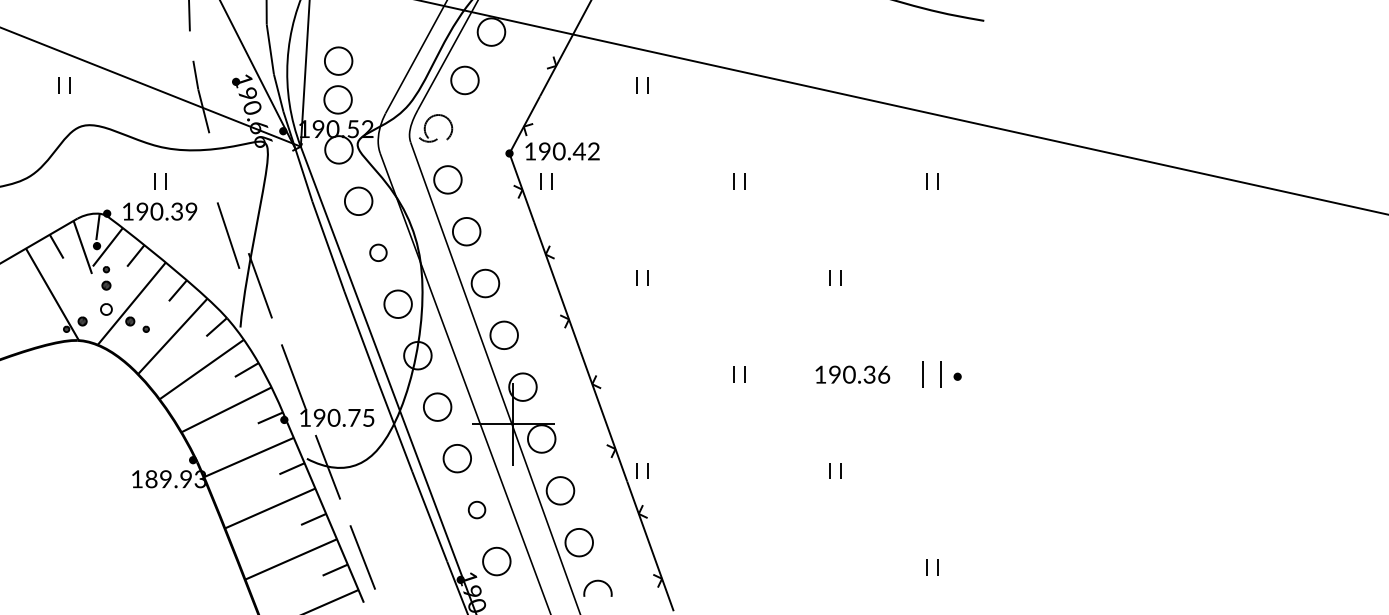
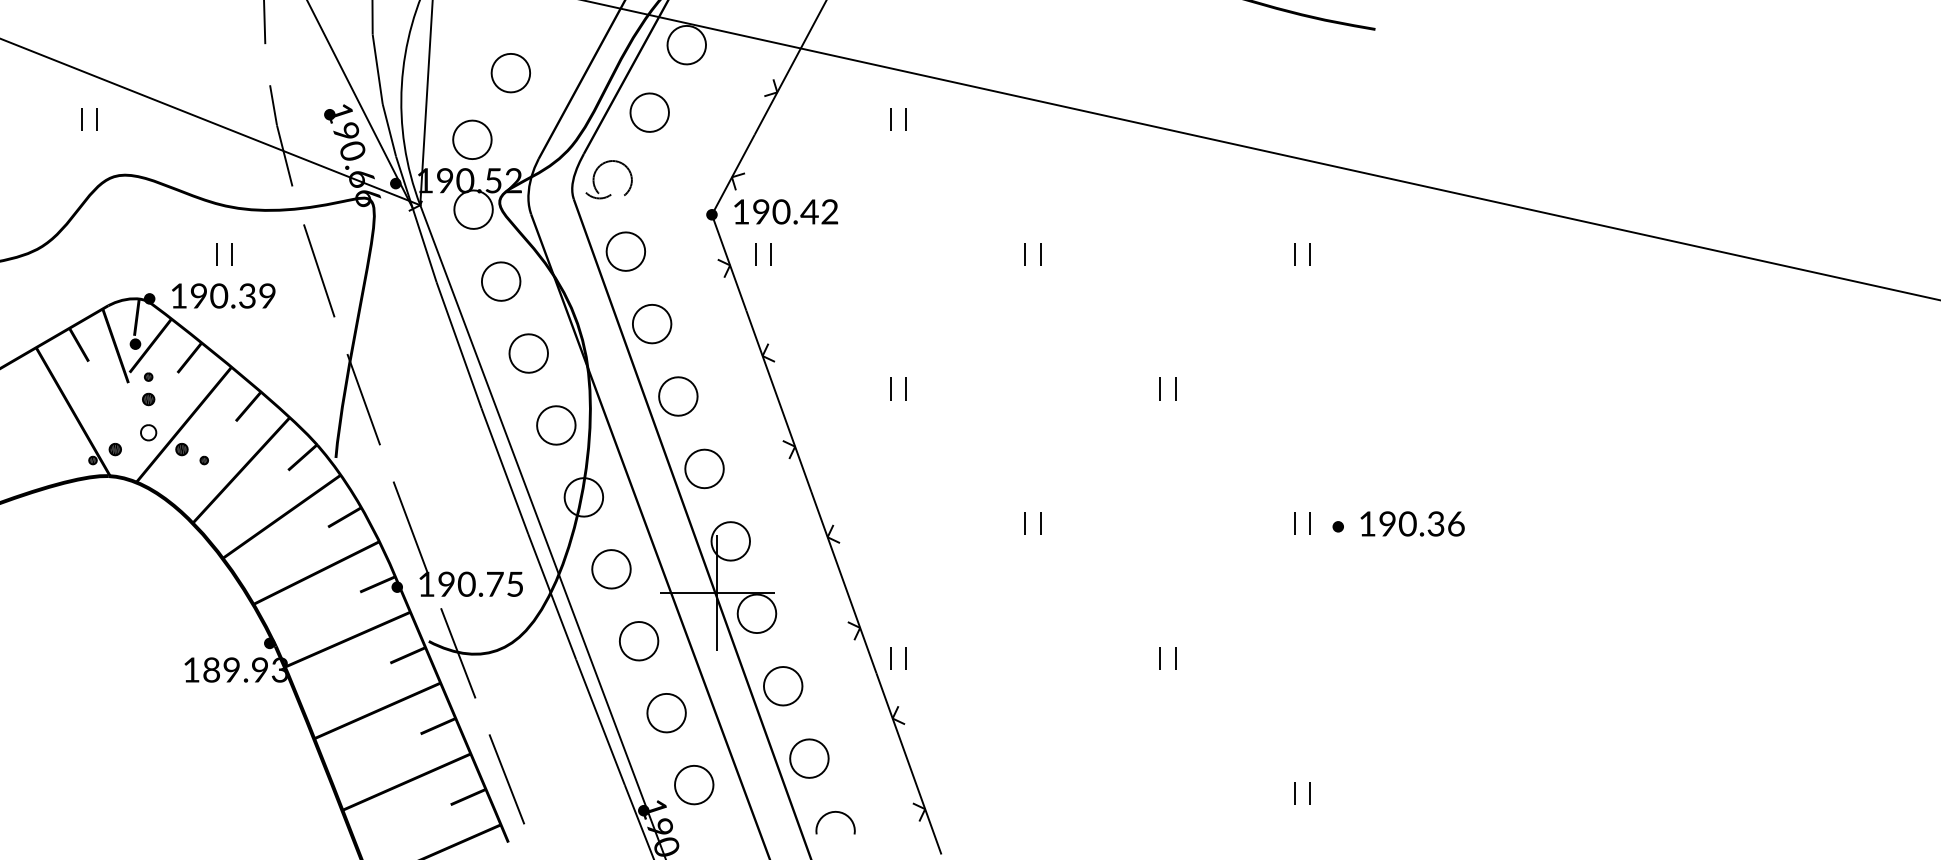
part: (338, 60) -> (510, 72), moved
line: (228, 235) -> (319, 270), moved
part: (378, 252) -> (528, 353), size x1.67
text: (852, 374) -> (1412, 523), moved
part: (932, 374) -> (1303, 523), size x0.62
part: (476, 509) -> (665, 712), size x1.67

